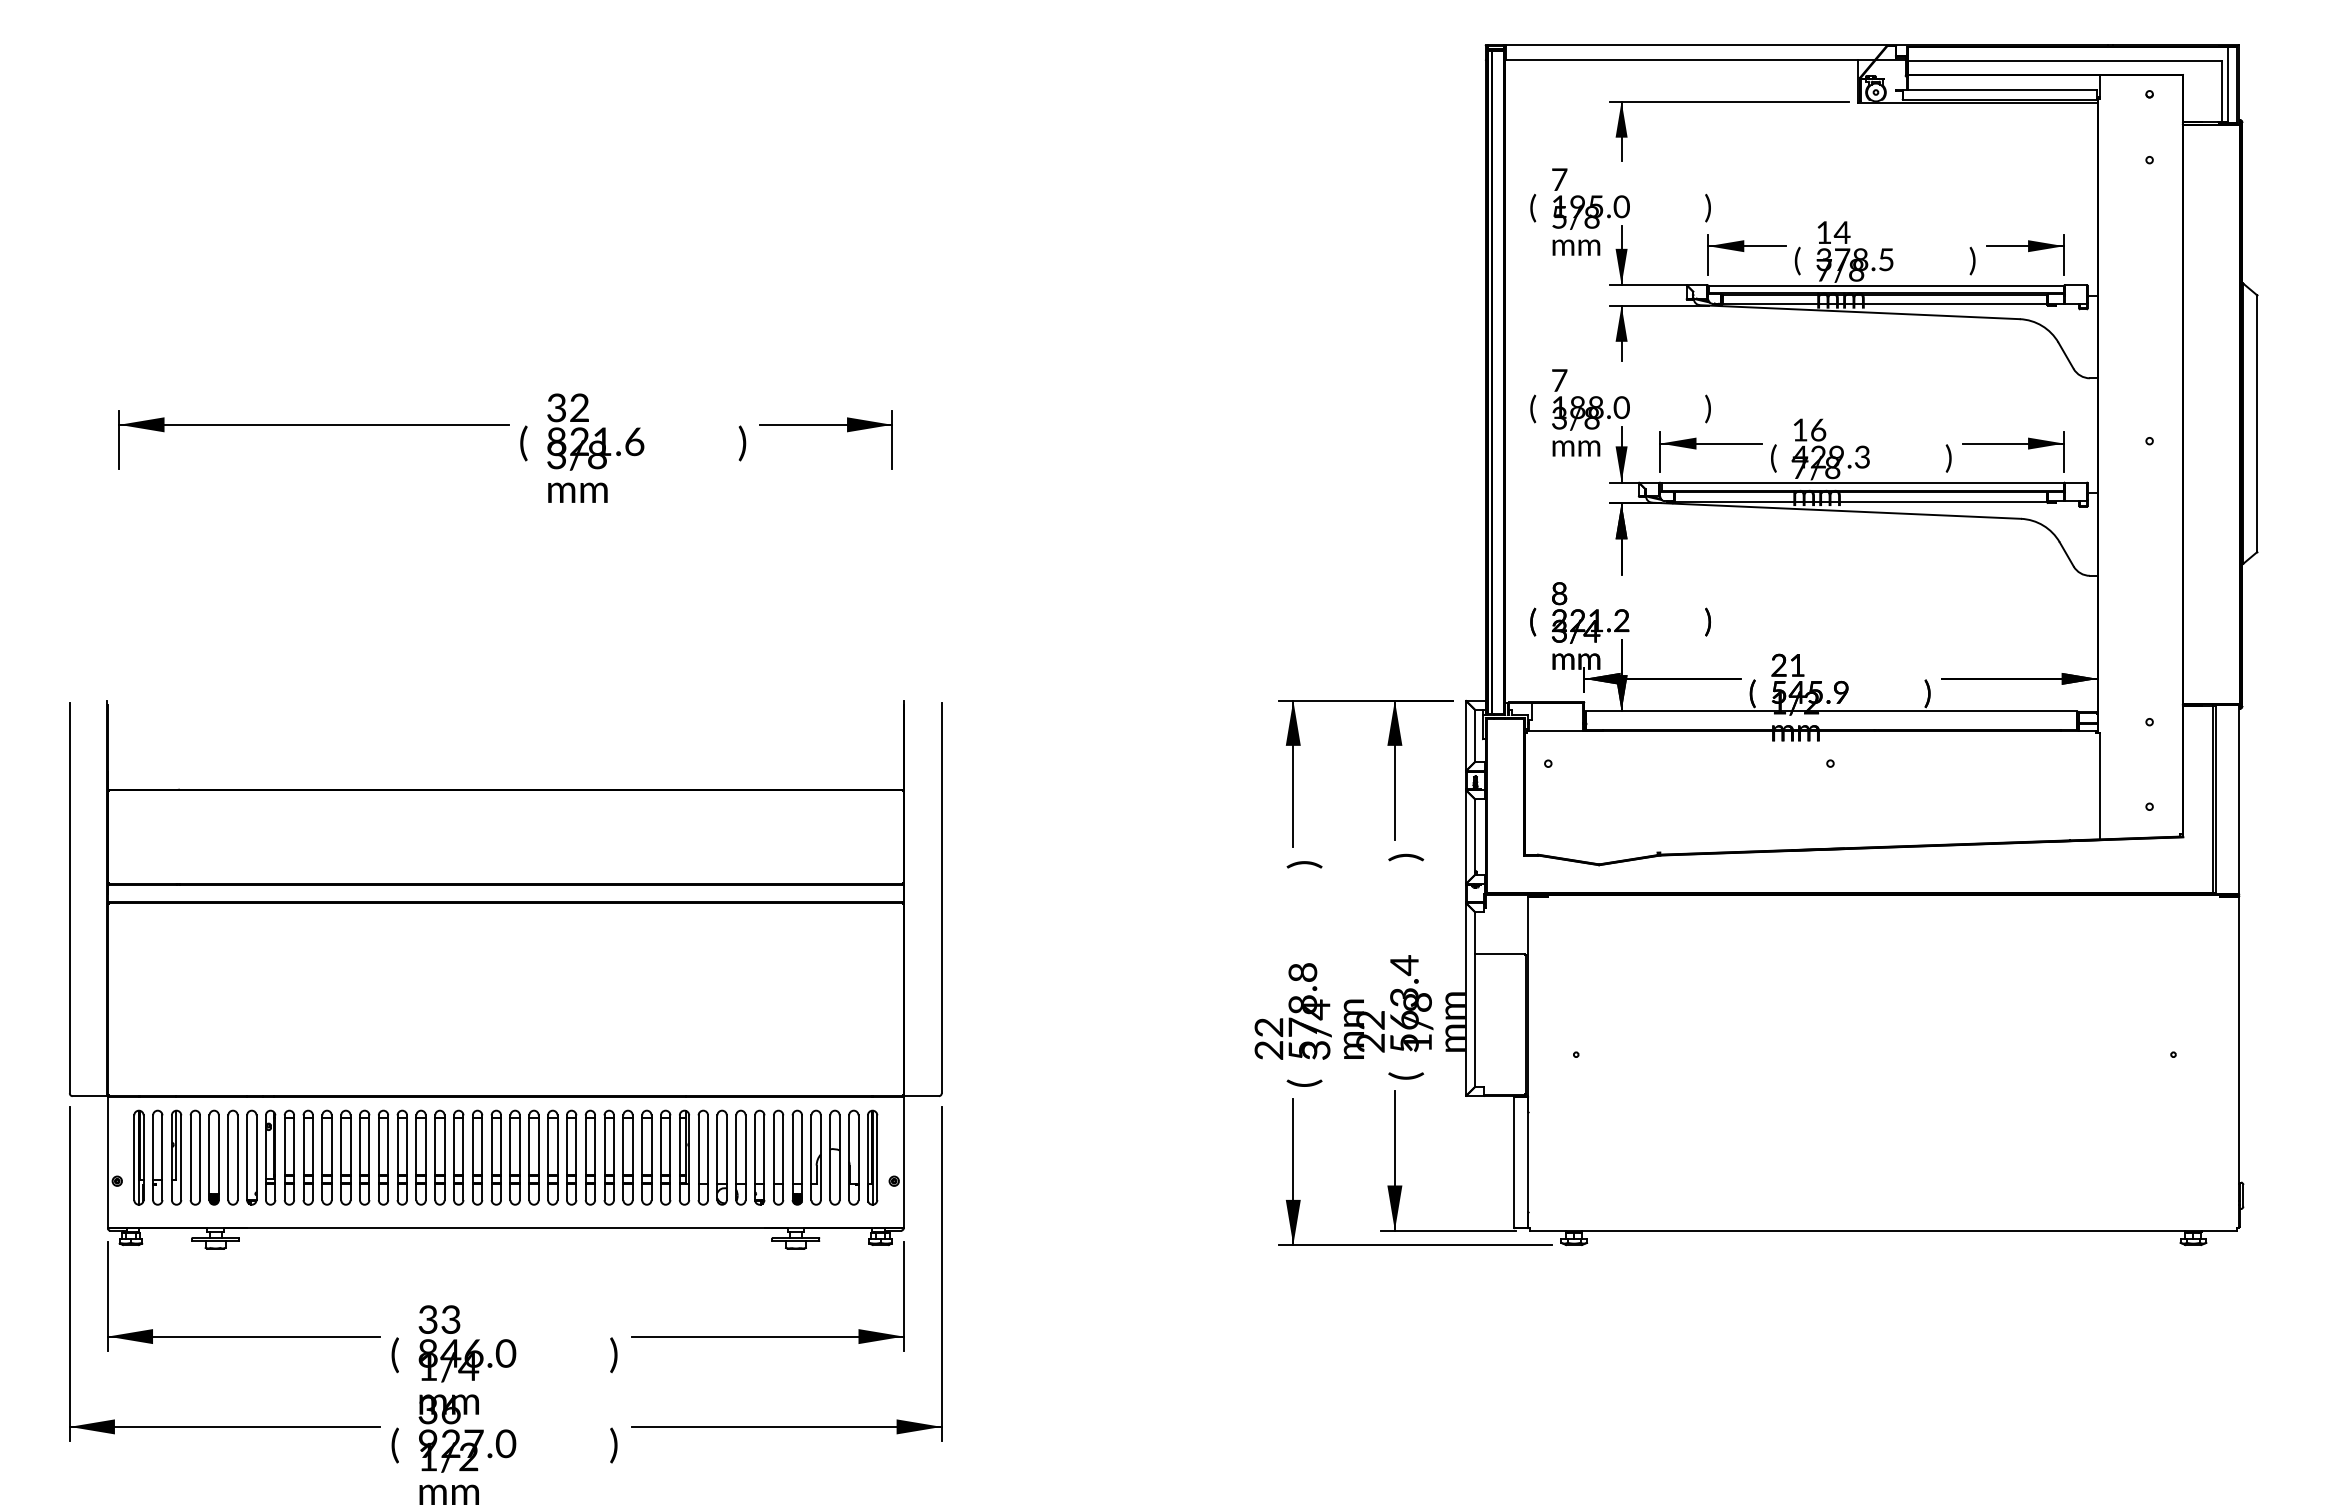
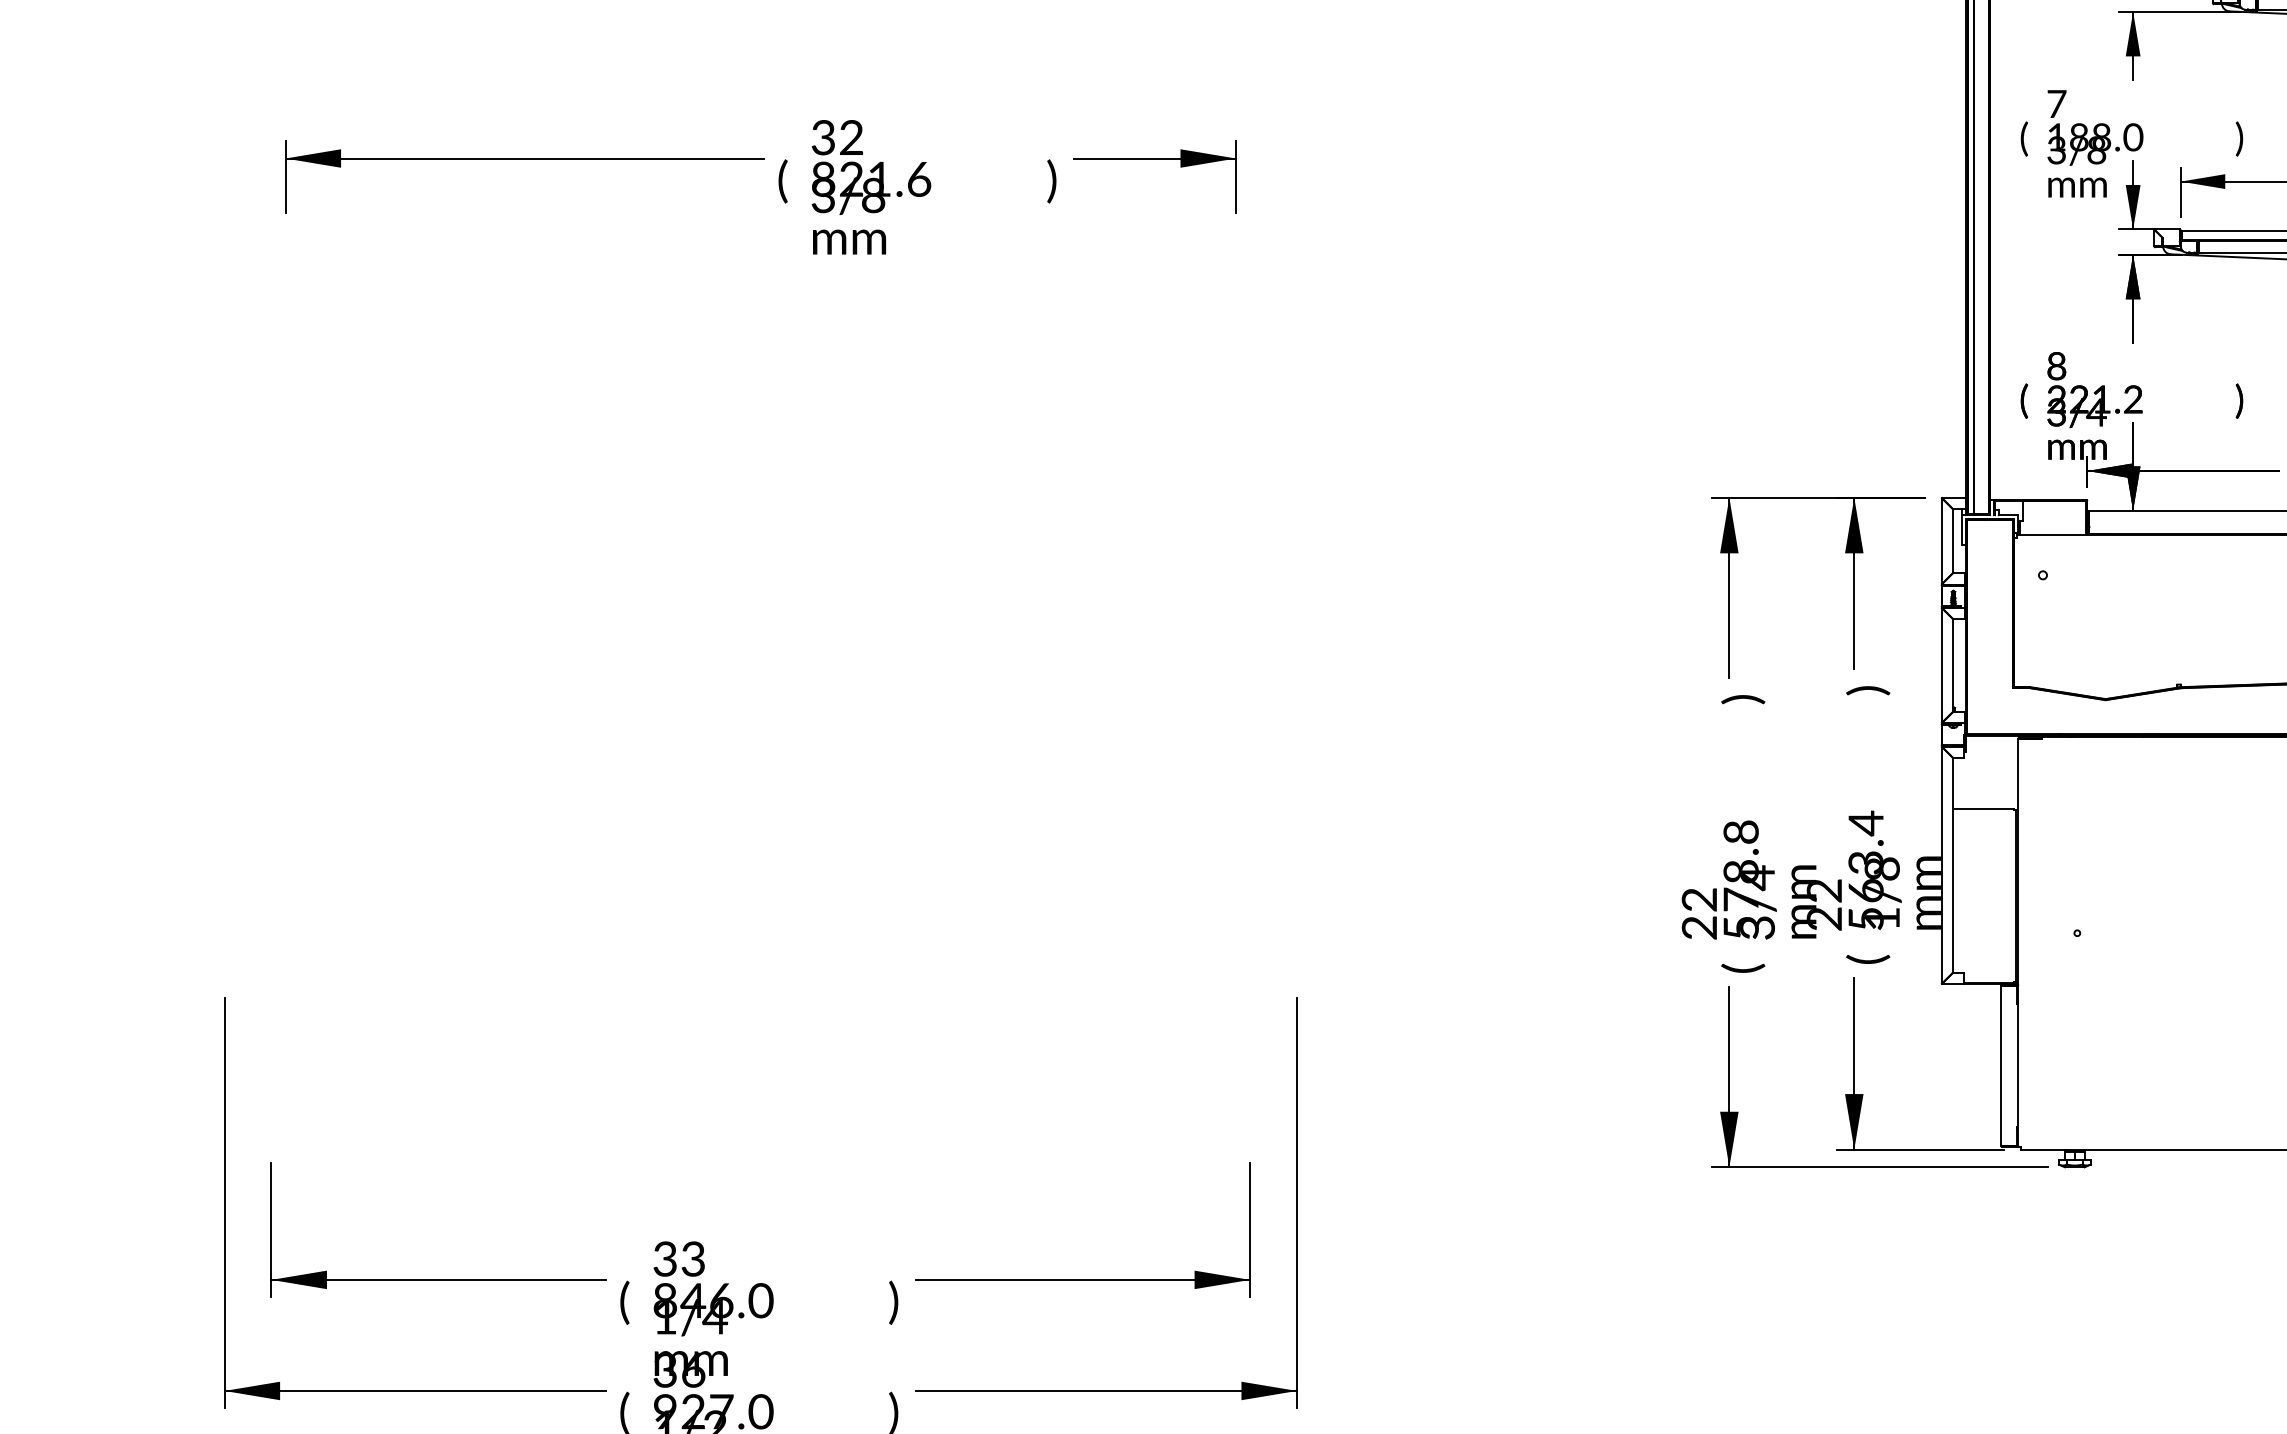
part: (505, 974) -> (760, 834), removed

